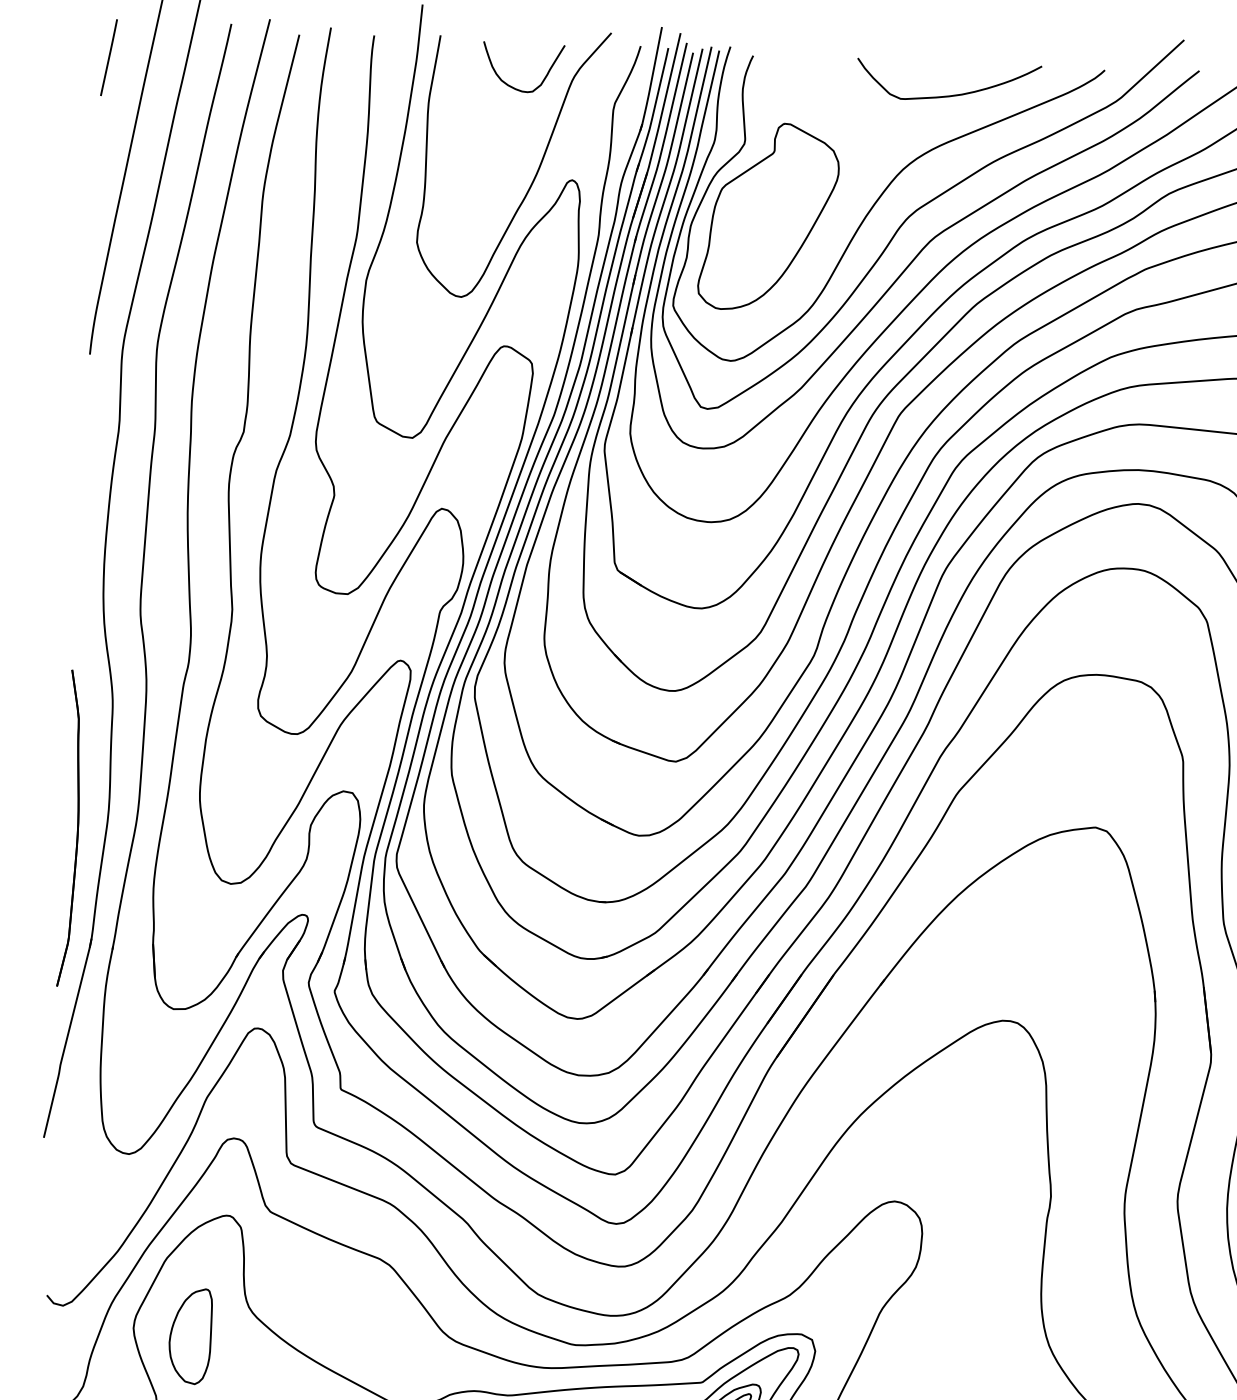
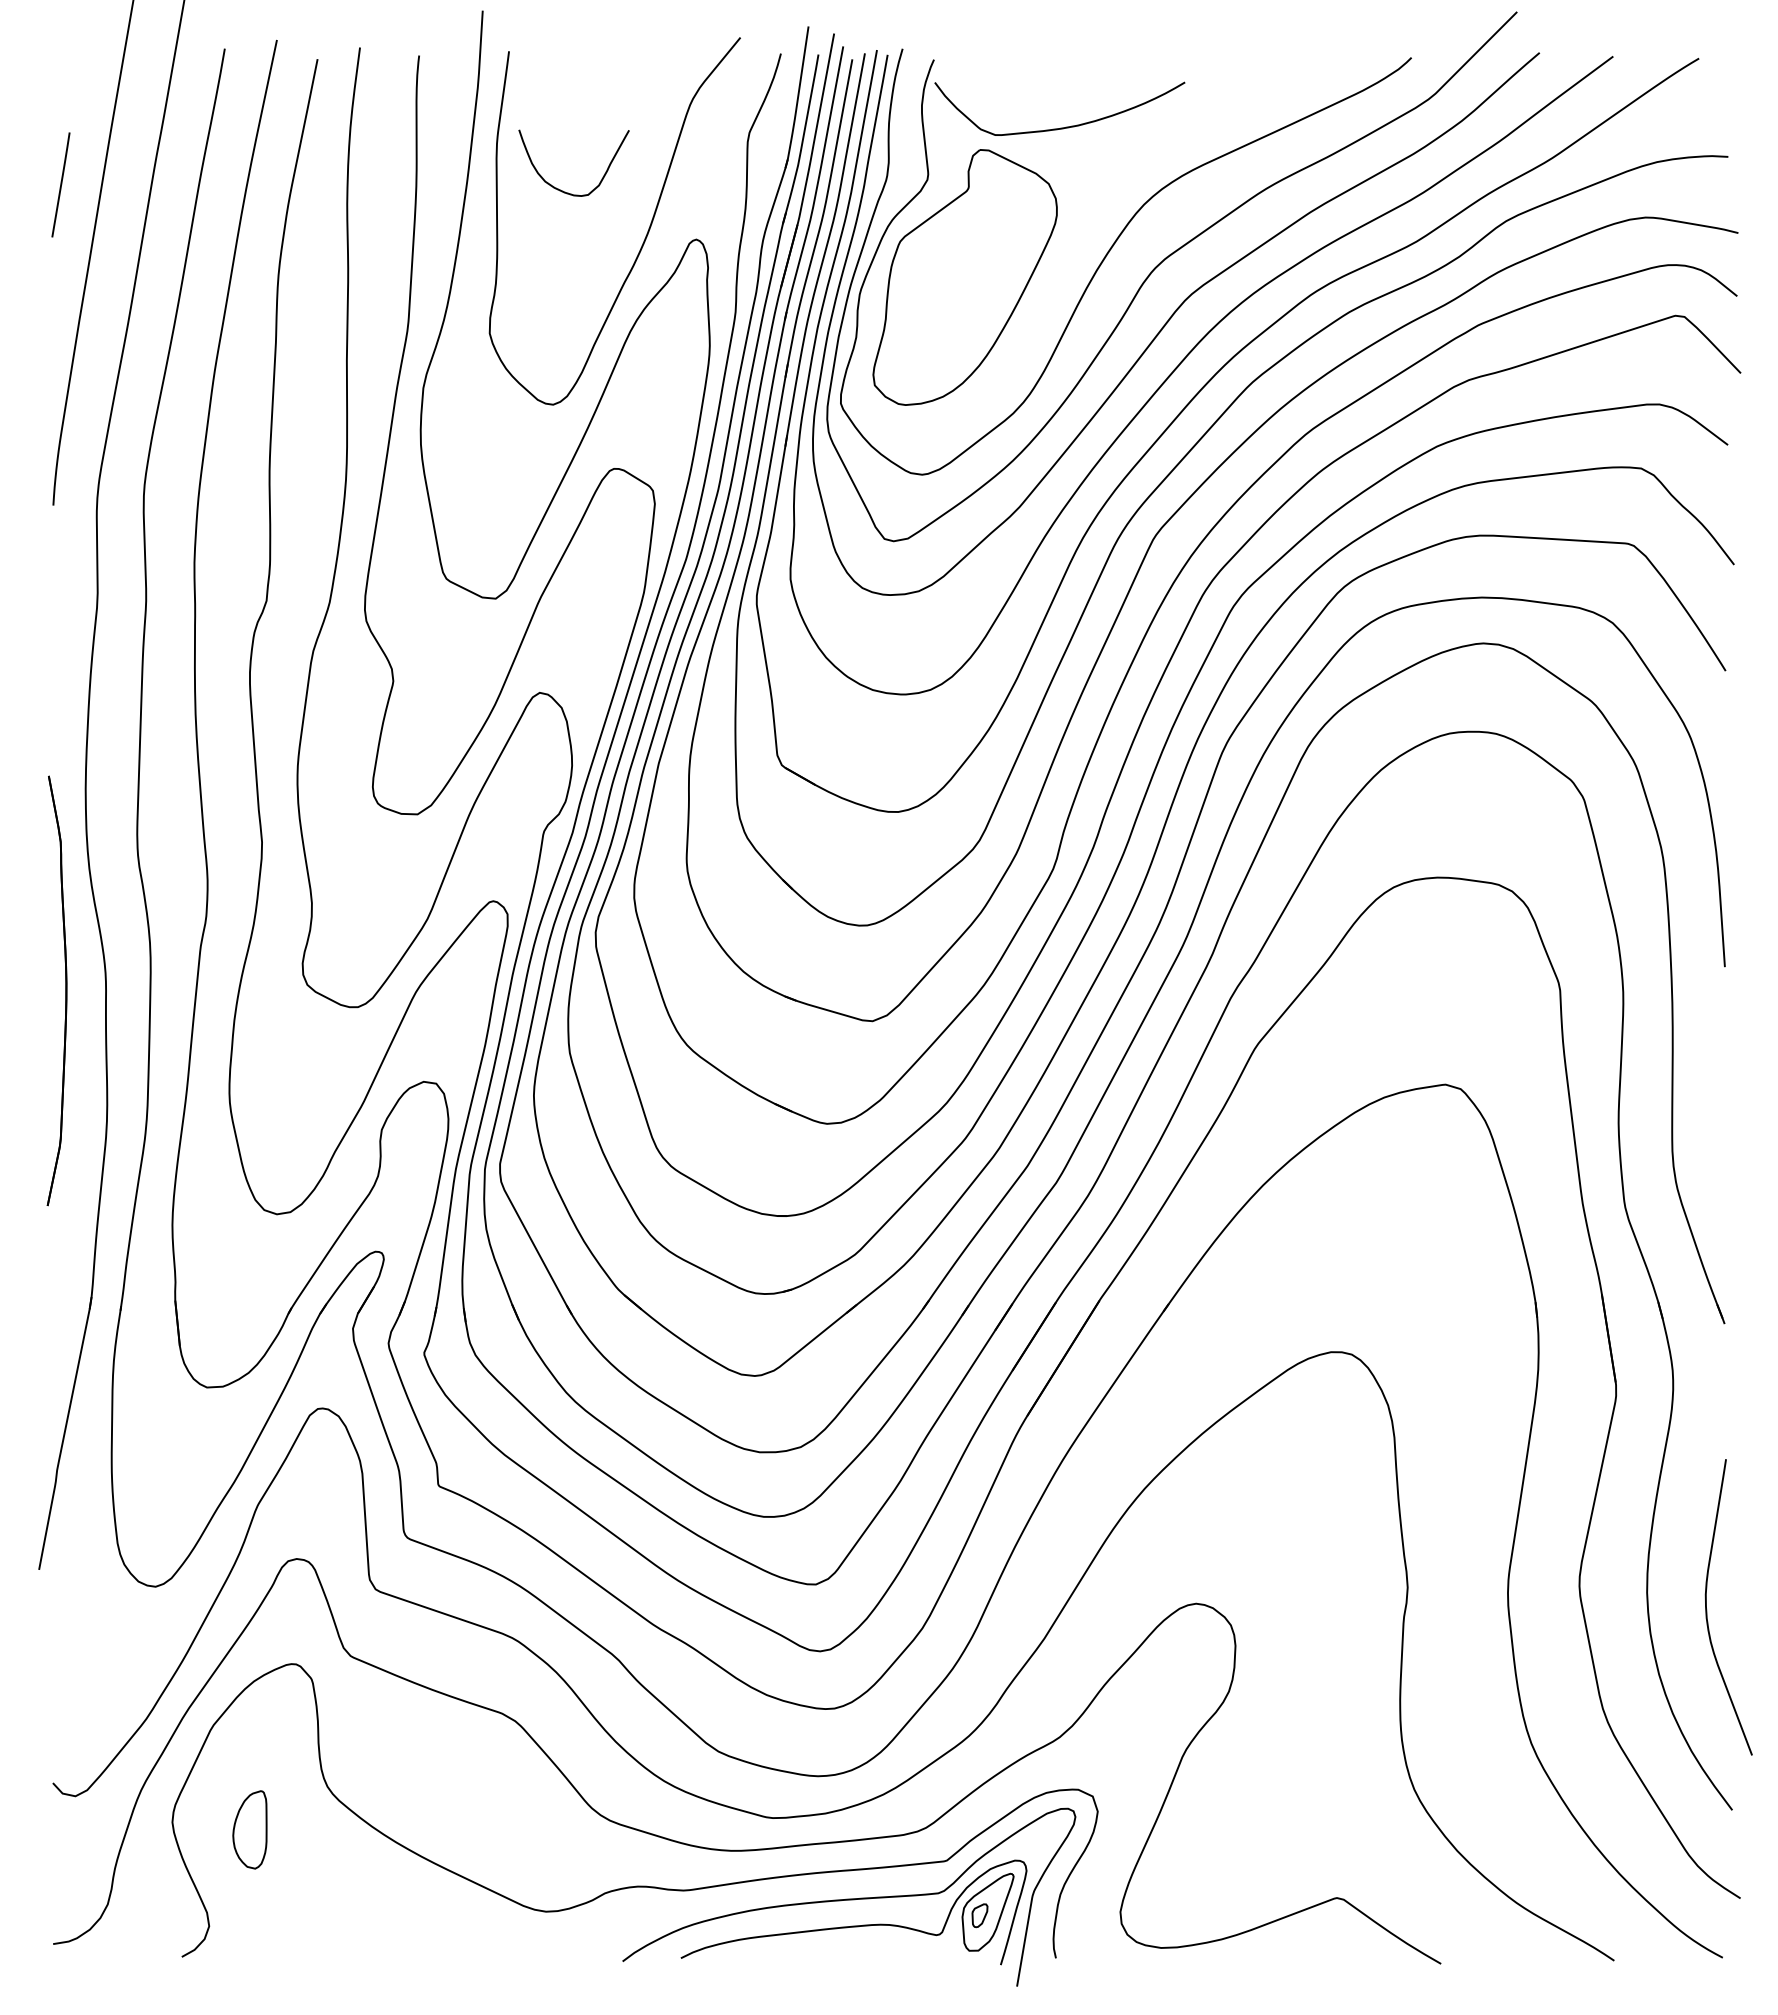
line: (108, 57) -> (60, 184), moved
curve: (512, 86) -> (560, 189), moved
curve: (948, 95) -> (1060, 127), moved
part: (77, 828) -> (65, 990), moved
part: (190, 1336) -> (249, 1829), size x0.6

